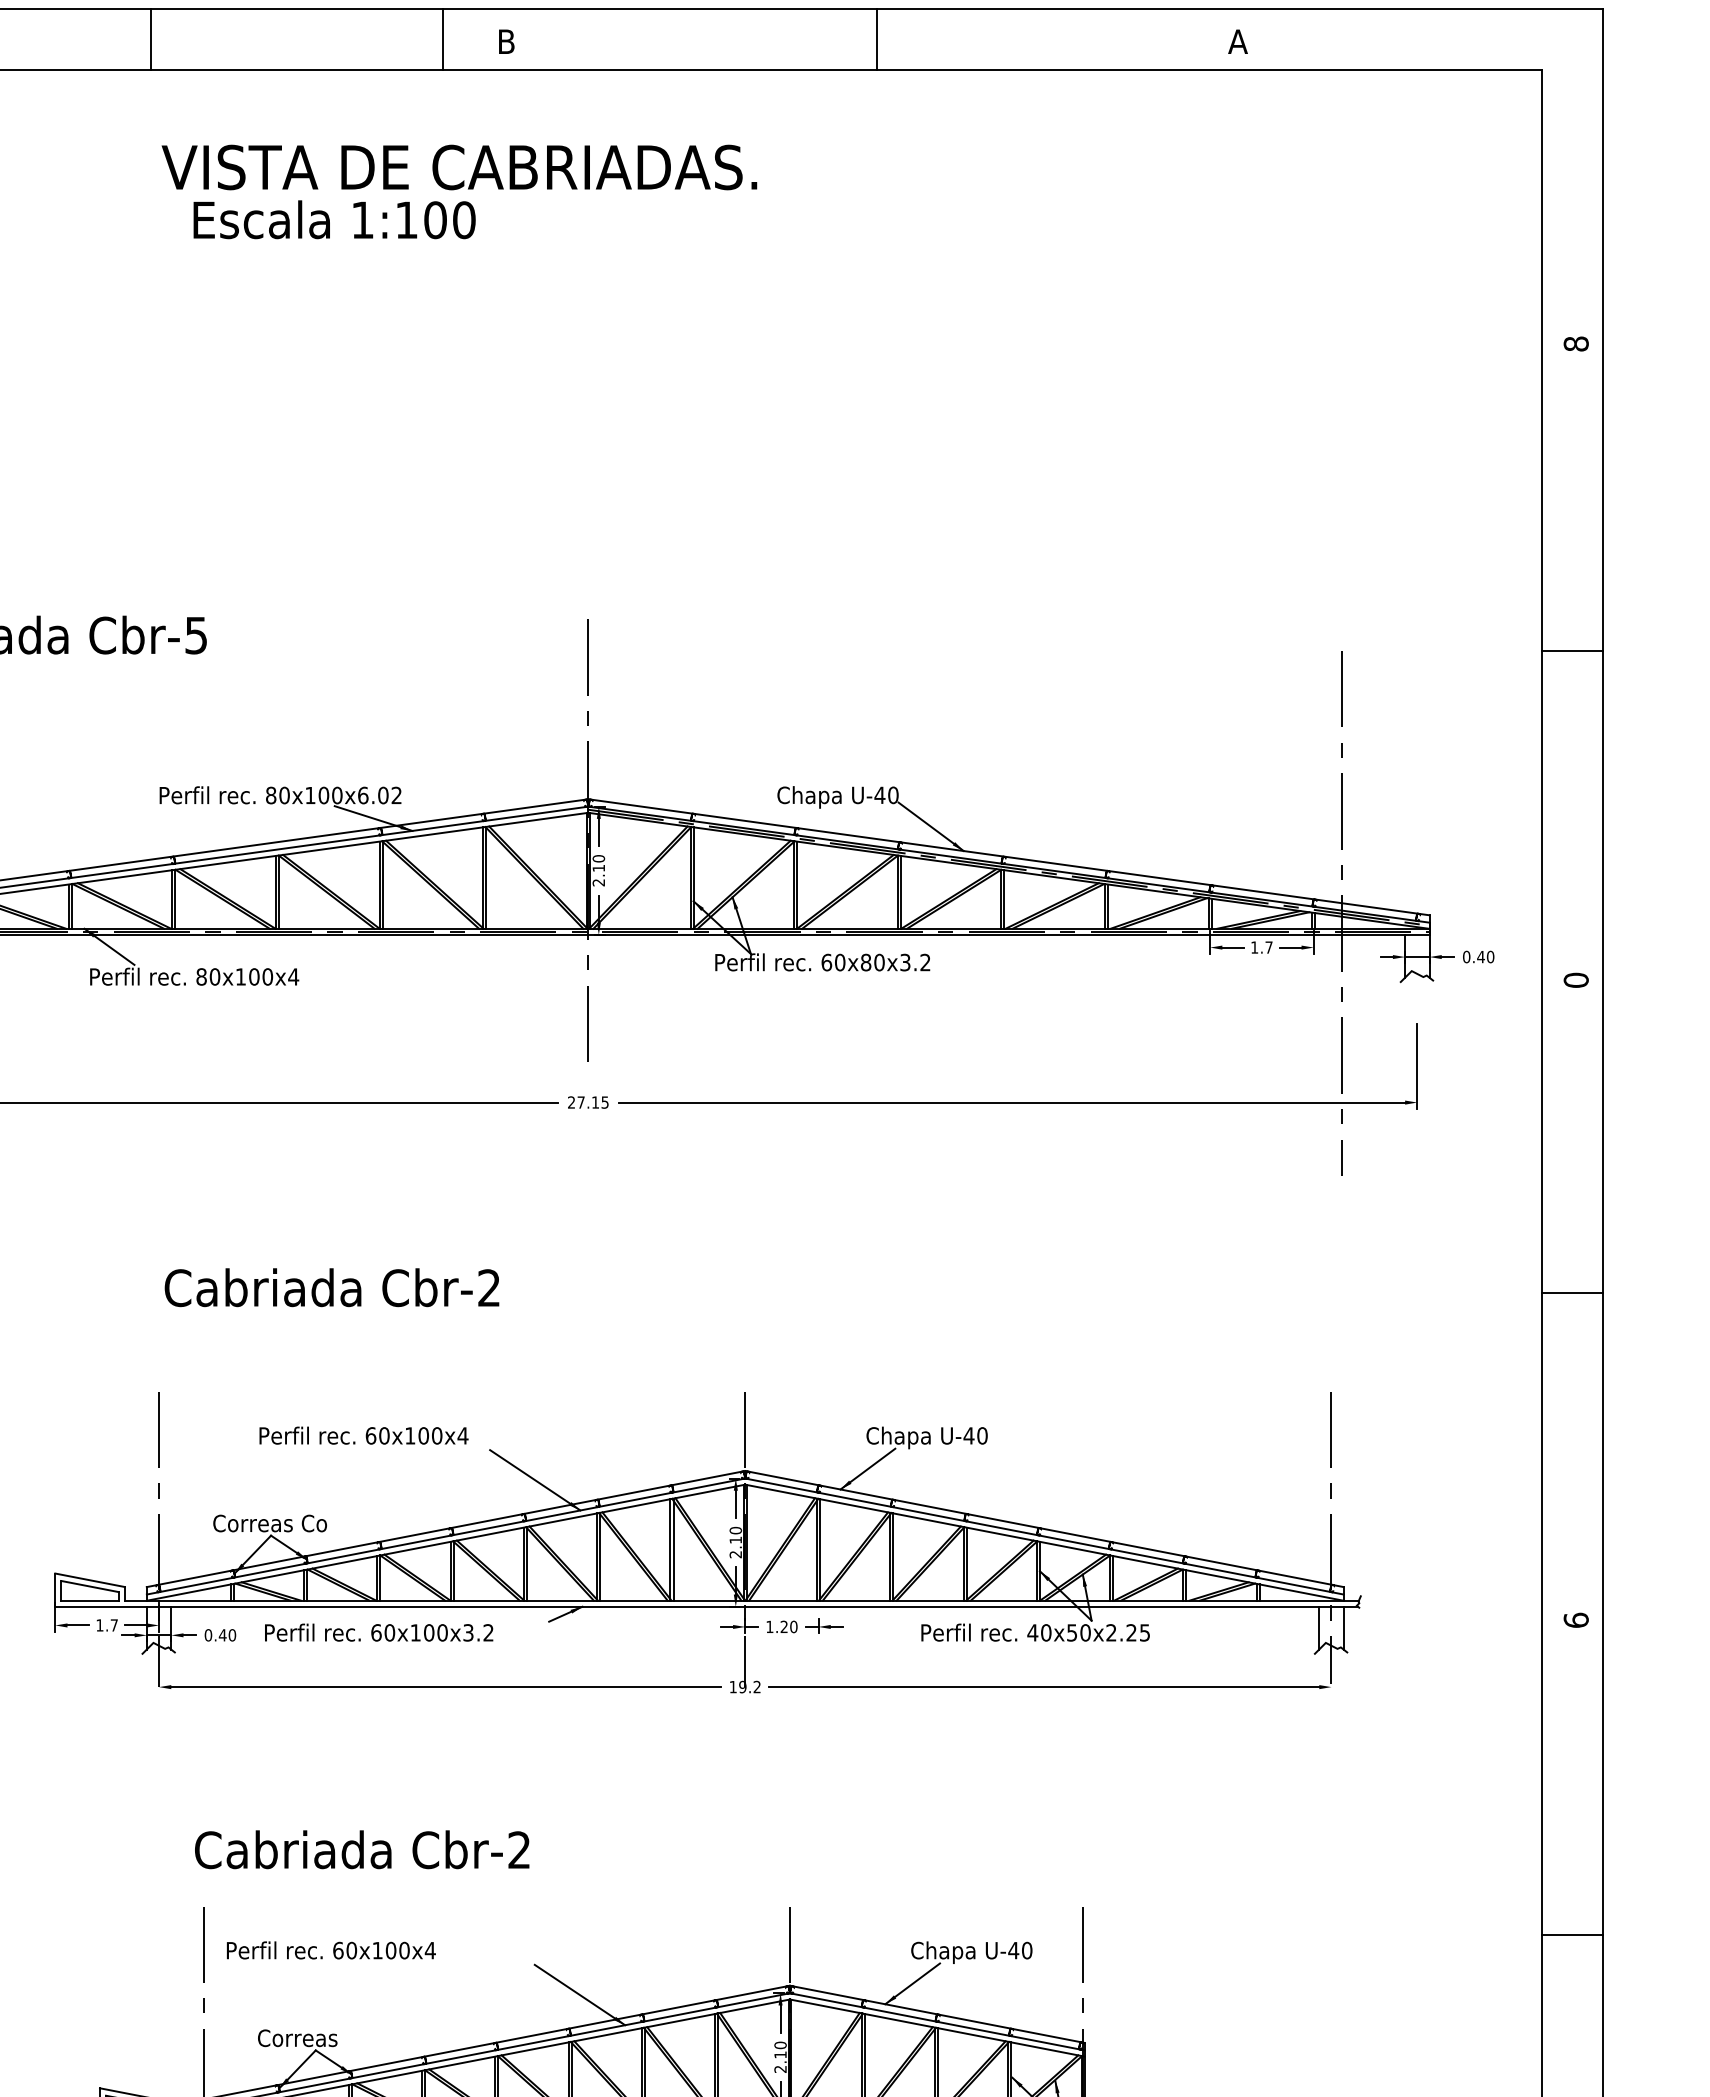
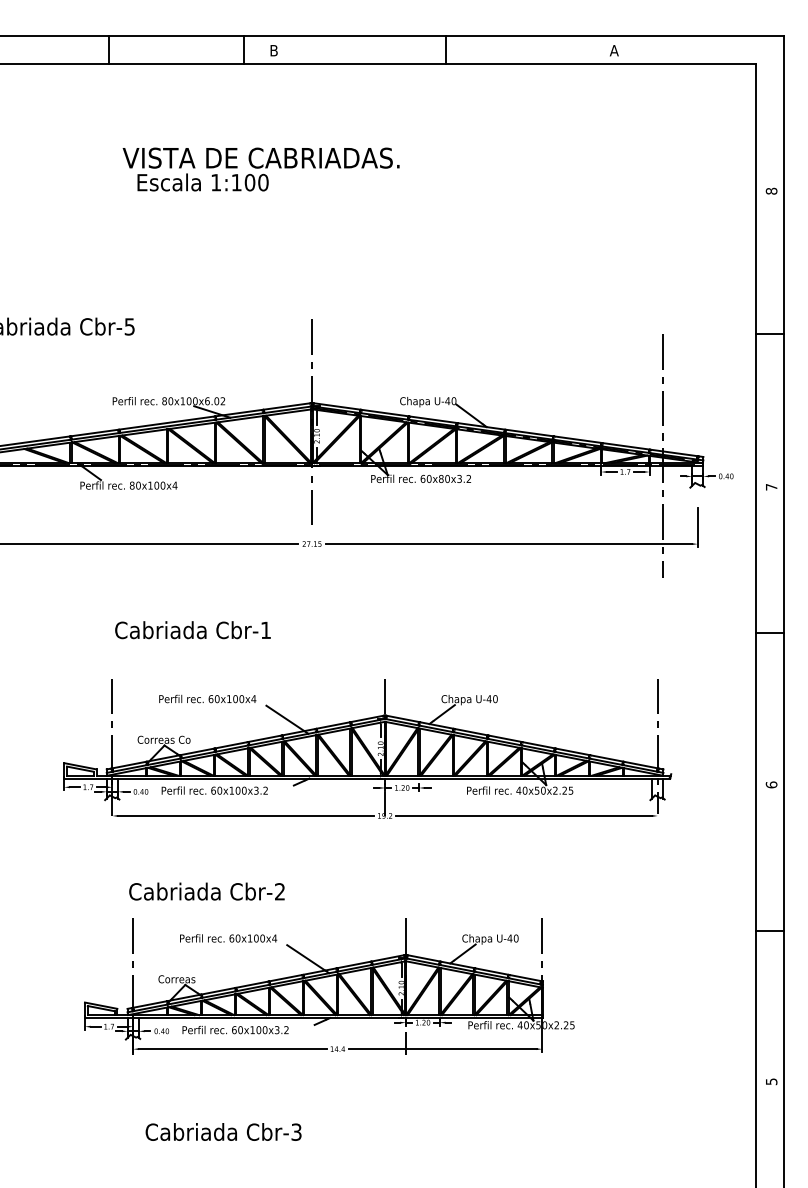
text: (458, 191) -> (260, 169), moved
text: (1576, 978) -> (771, 486), 0 -> 7
text: (488, 1286) -> (265, 629), Cbr-2 -> Cbr-1
text: (331, 1950) -> (228, 938), moved

